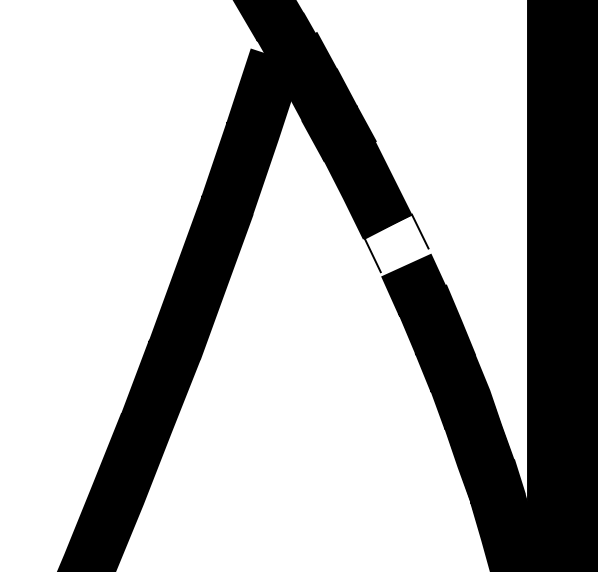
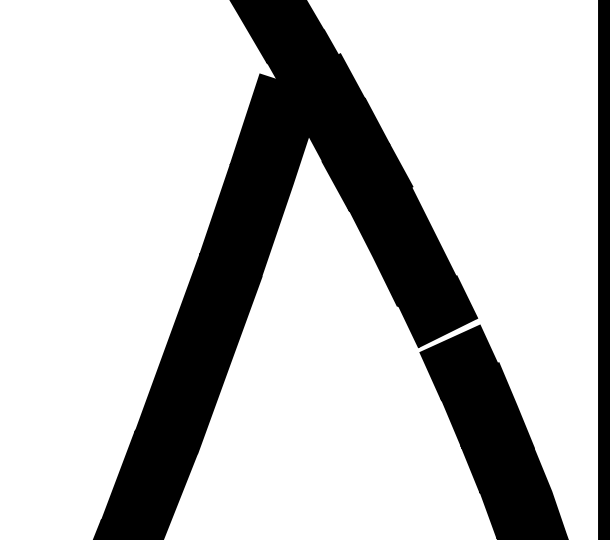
fill: (396, 243) -> (437, 311), added

